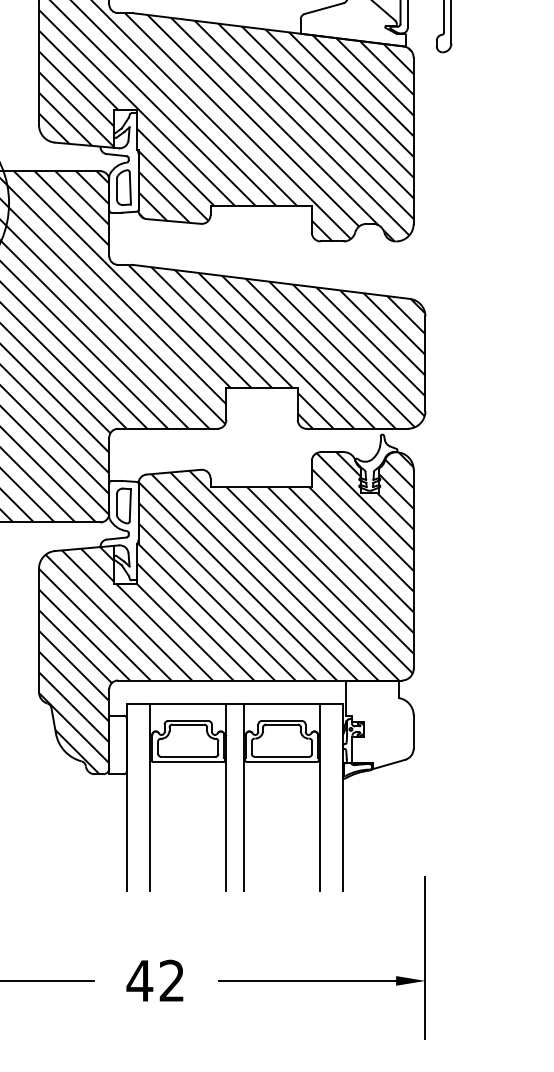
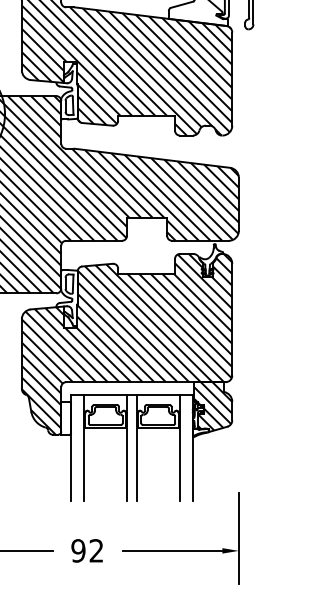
hatch: (380, 723) -> (213, 406), added
text: (139, 980) -> (78, 550), 42 -> 92

